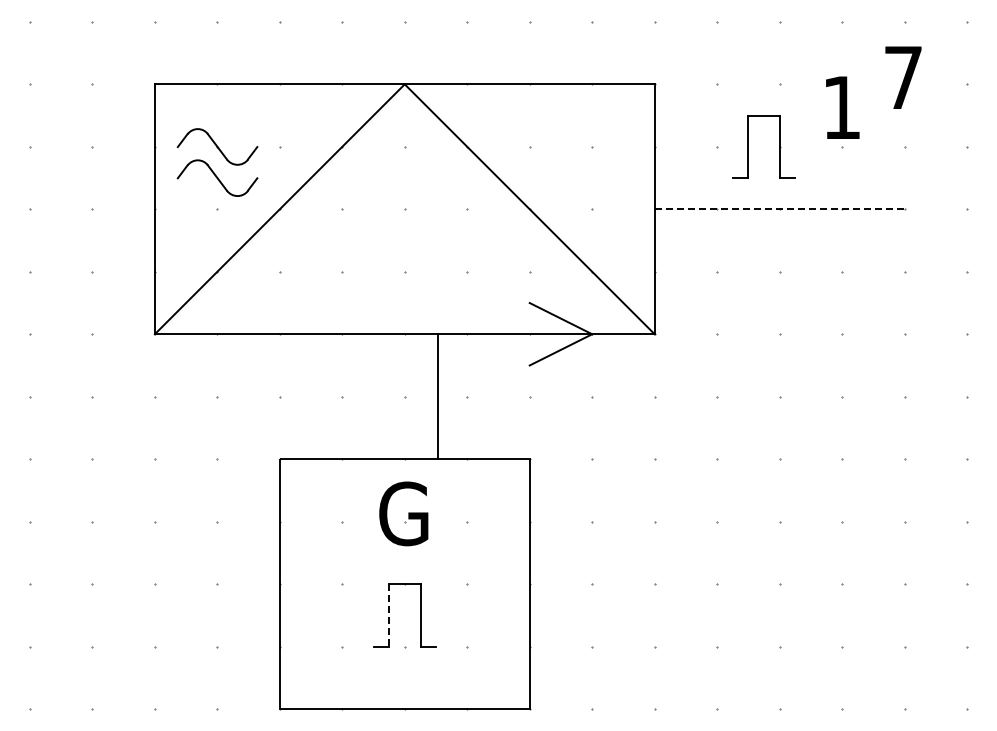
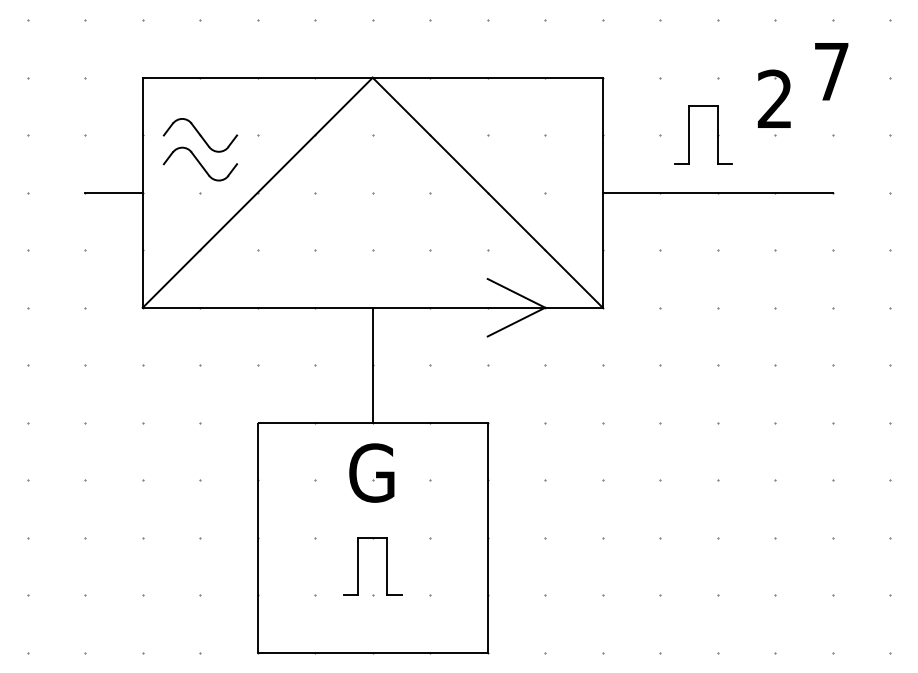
text: (841, 106) -> (774, 98), 1 -> 2
line: (123, 209) -> (113, 192), added
line: (779, 209) -> (717, 192), dashed -> solid
line: (437, 396) -> (372, 365), moved
line: (389, 615) -> (358, 566), dashed -> solid

